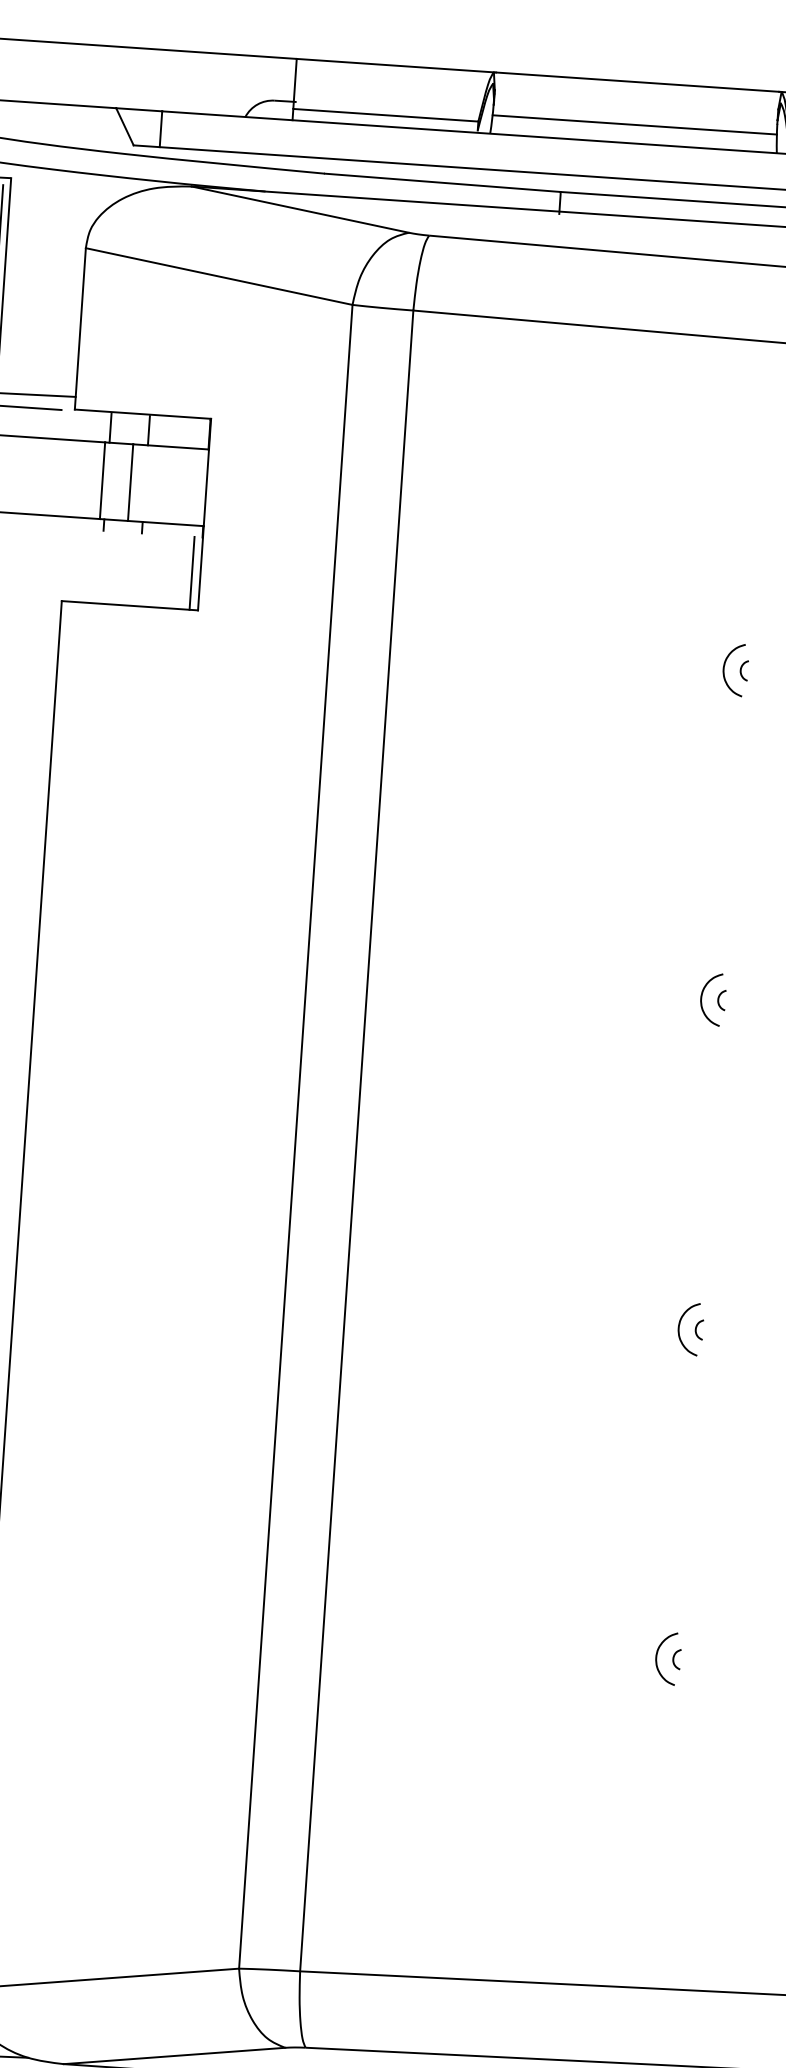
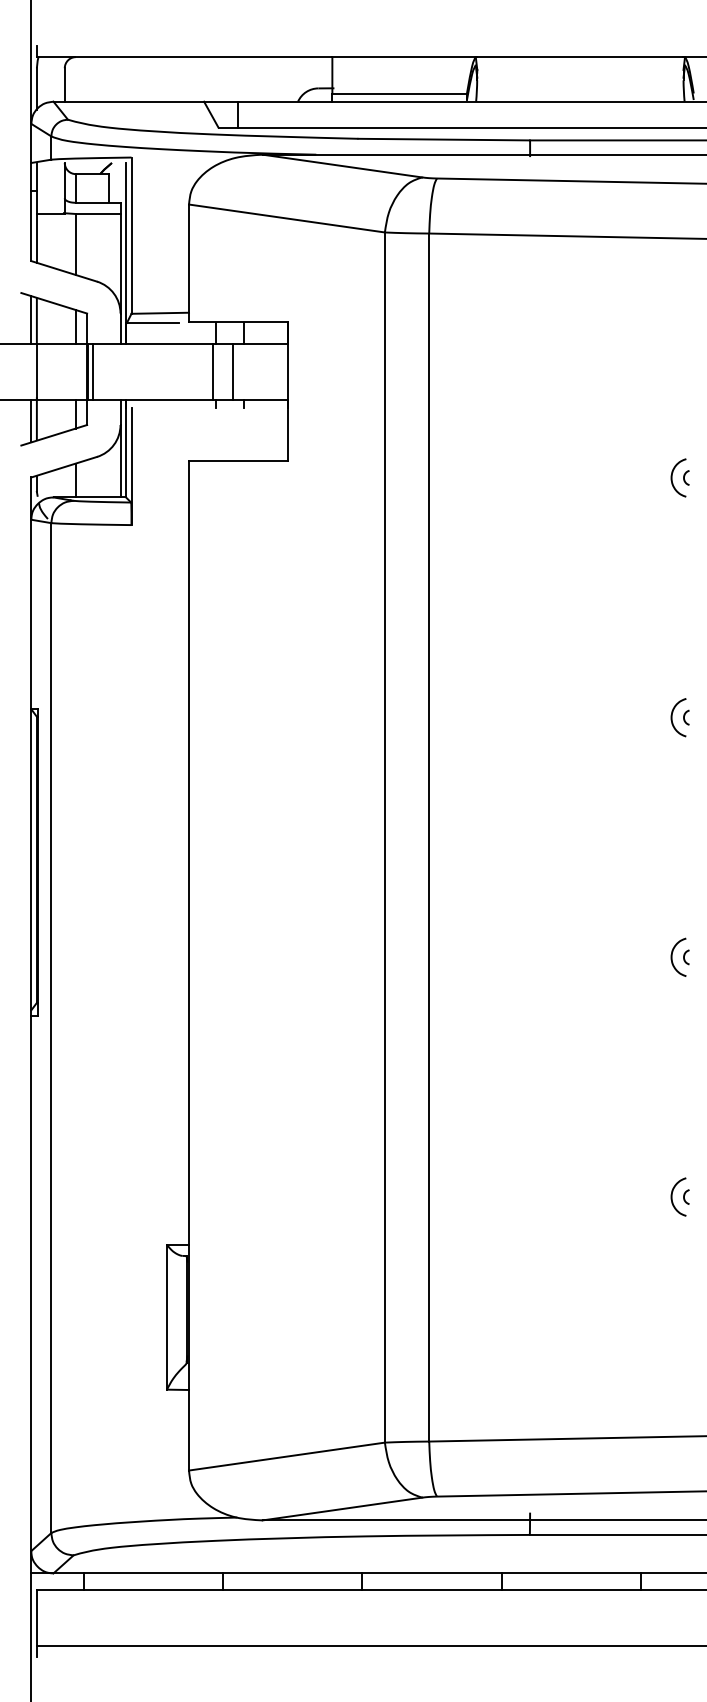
line: (634, 125) -> (580, 88), removed
line: (191, 572) -> (281, 434), removed

